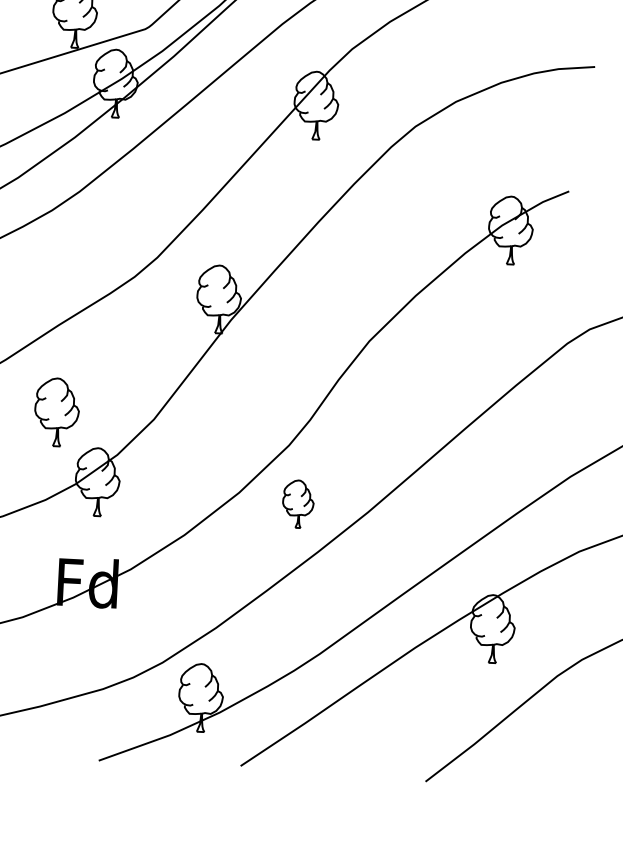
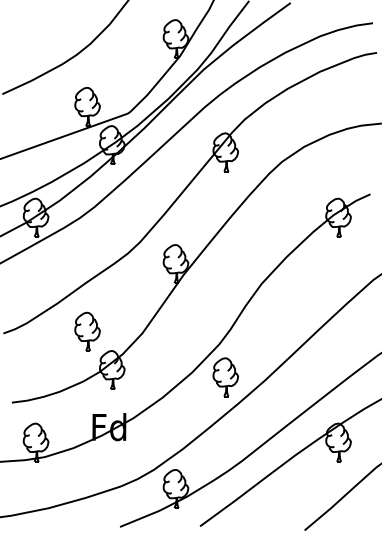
part: (297, 504) -> (225, 377), size x1.43

